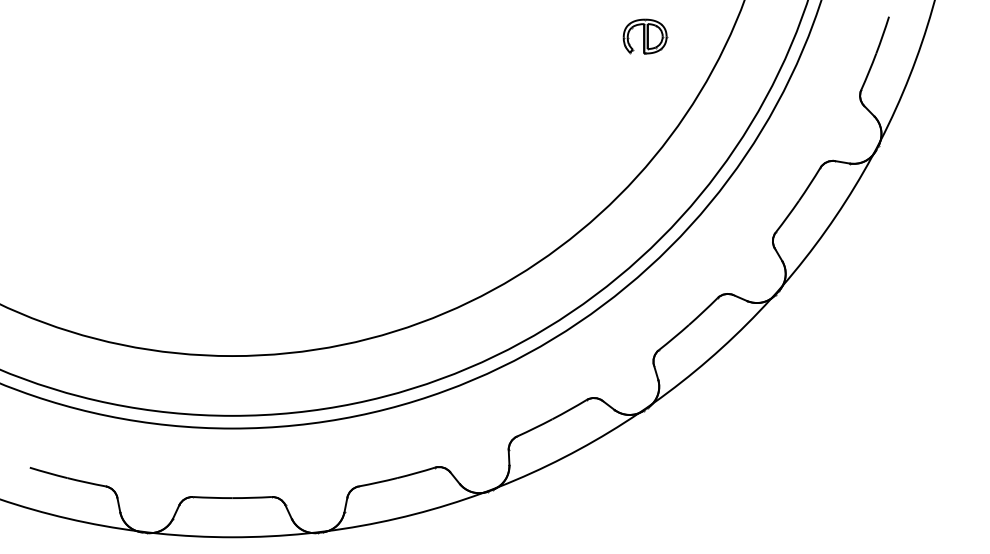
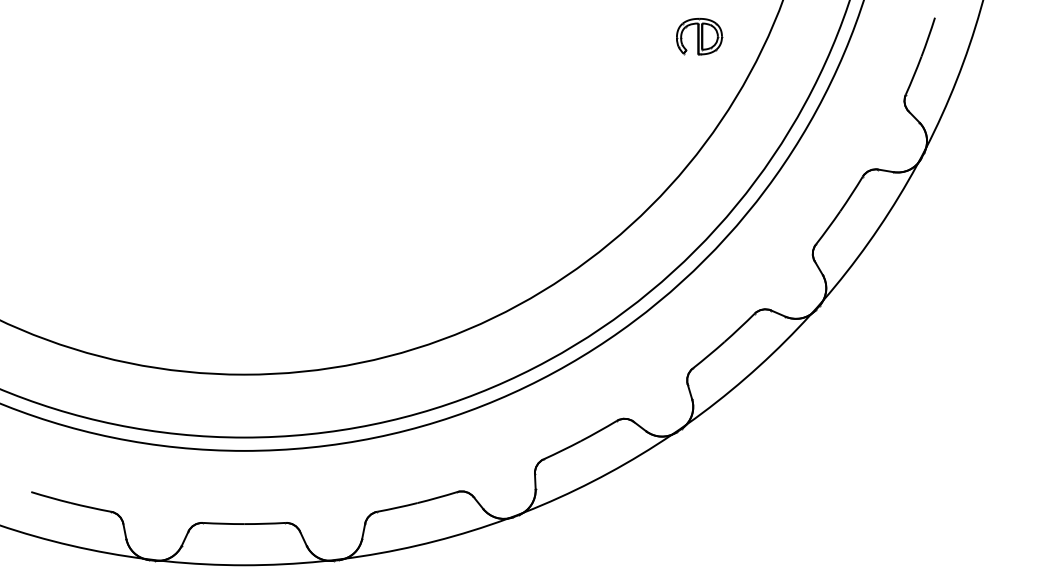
part: (645, 36) -> (699, 36), moved

